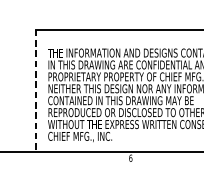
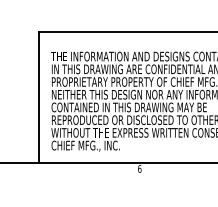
line: (35, 91) -> (38, 97), dashed -> solid

